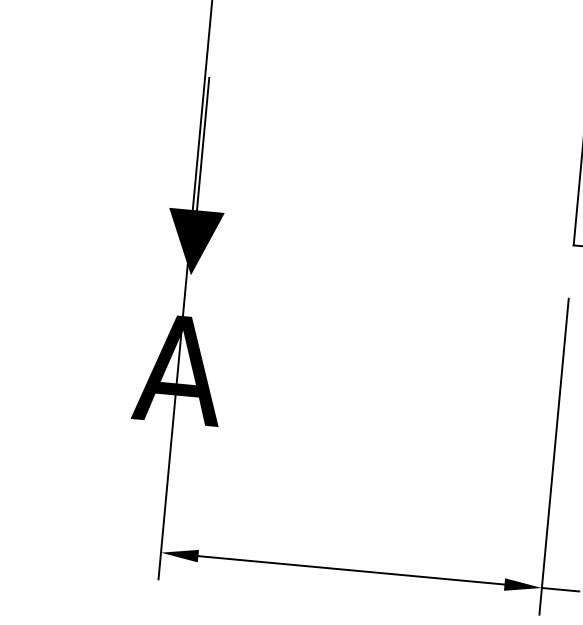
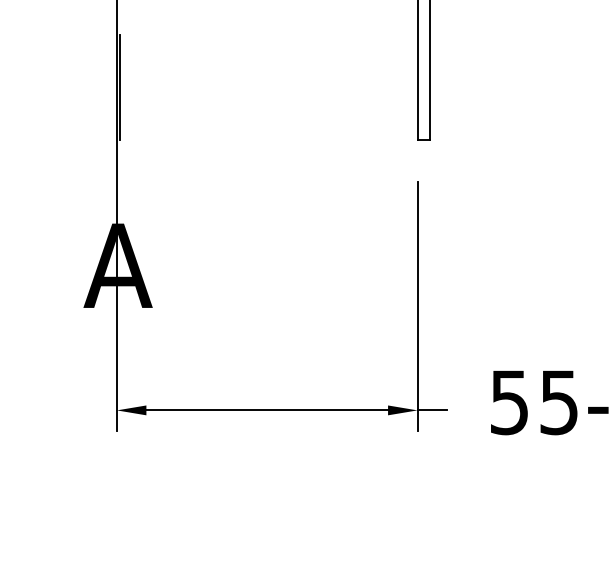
fill: (194, 242) -> (120, 165), removed

